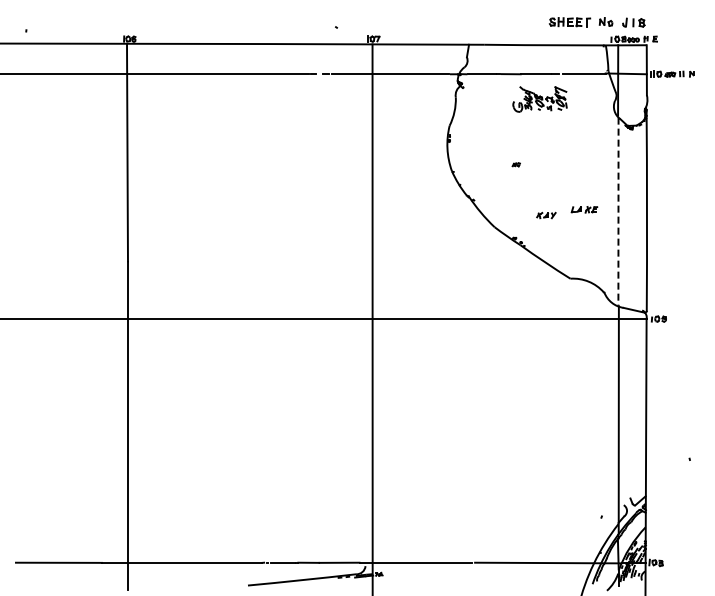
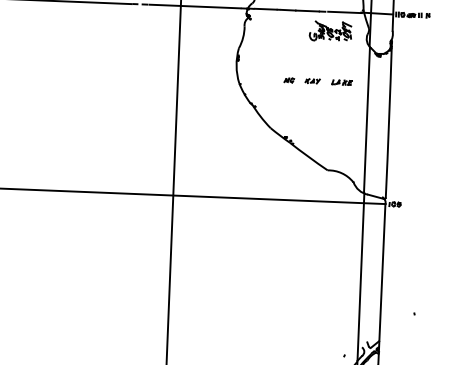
part: (539, 99) -> (330, 31), moved
part: (516, 164) -> (289, 80), size x1.67
part: (584, 209) -> (342, 82), moved
line: (618, 211) -> (367, 119), dashed -> solid
part: (546, 215) -> (312, 81), moved

